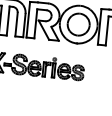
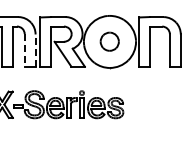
line: (16, 24) -> (24, 50), solid -> dashed
part: (78, 24) -> (109, 41), size x0.6
line: (24, 25) -> (35, 50), solid -> dashed

